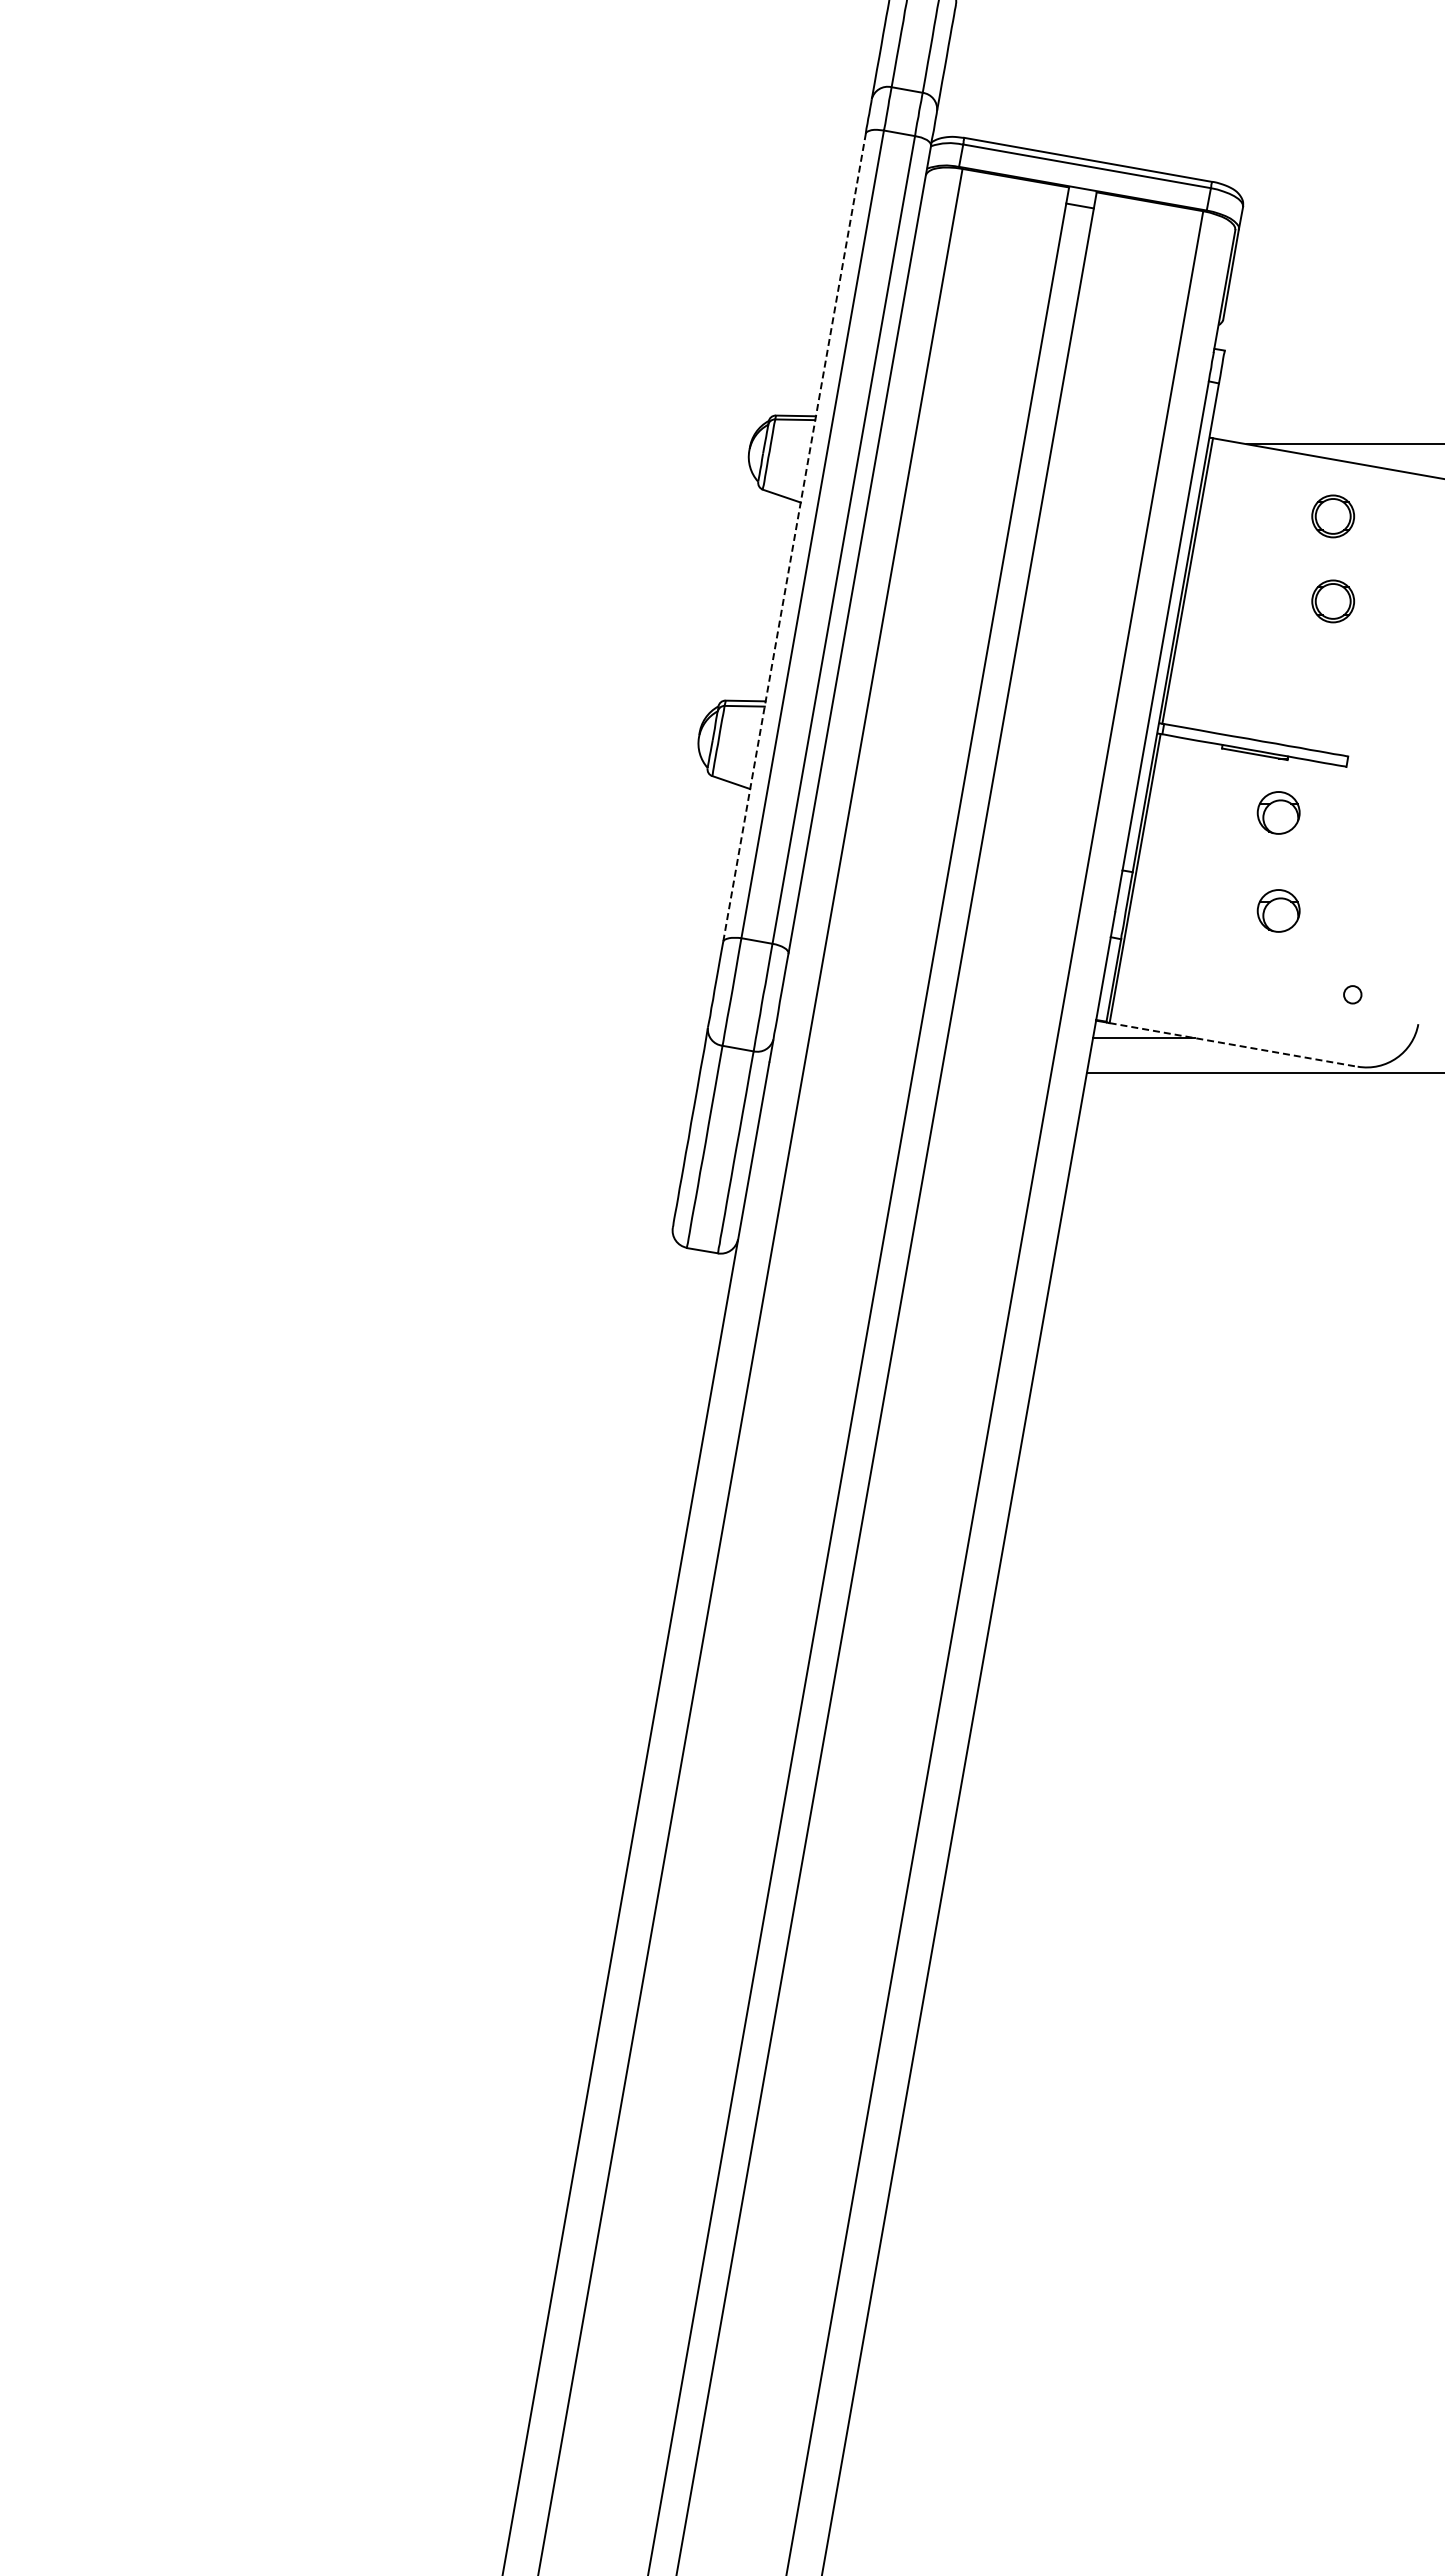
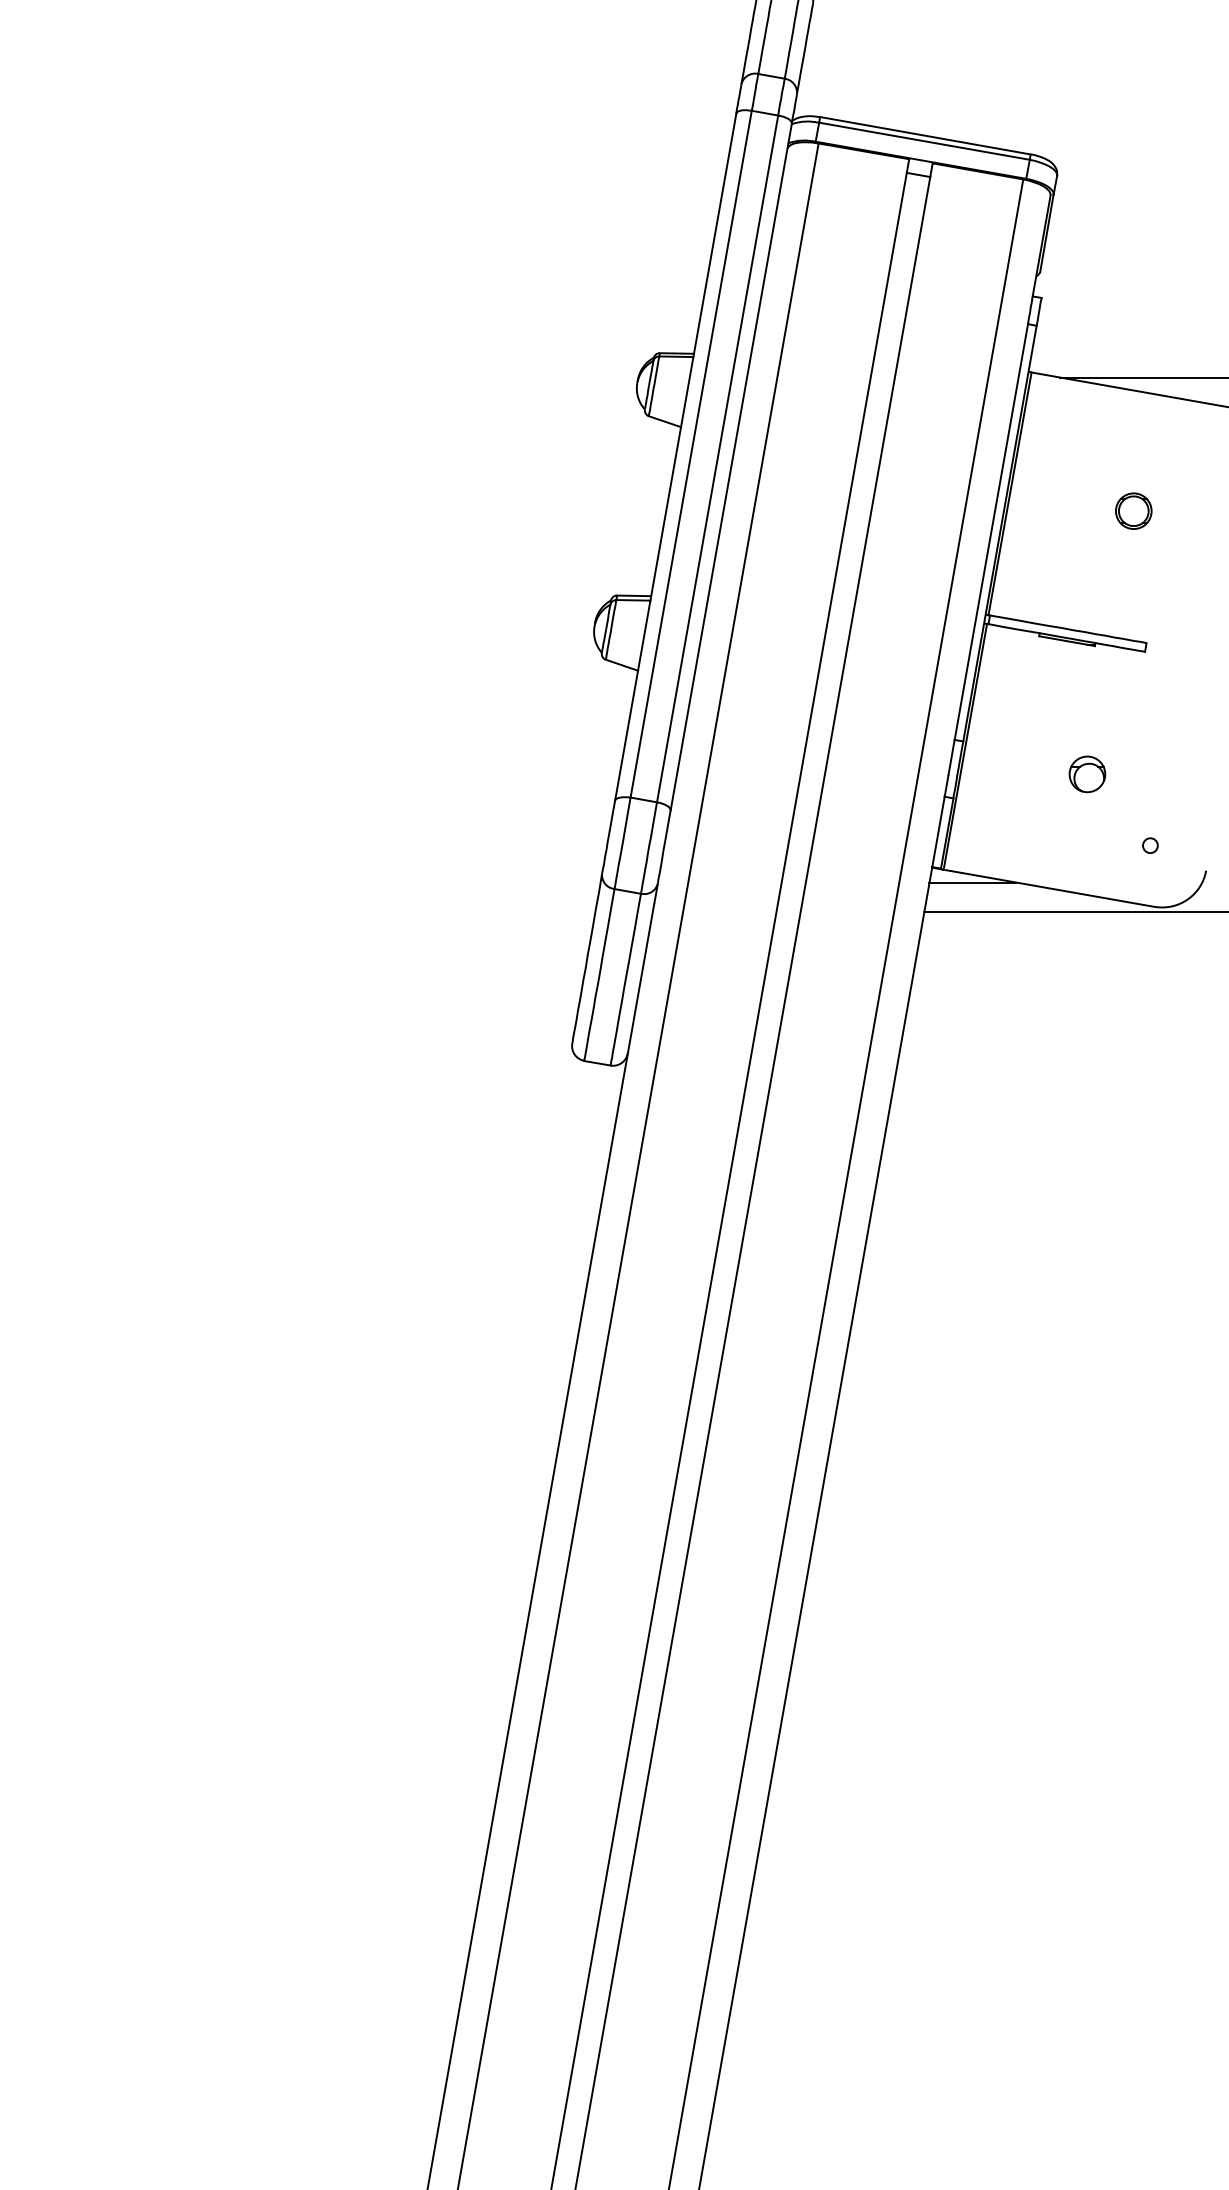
part: (1333, 516) -> (1134, 438), removed
line: (794, 537) -> (675, 456), dashed -> solid
part: (1278, 812) -> (1087, 690), removed
line: (1233, 1044) -> (1049, 887), dashed -> solid

